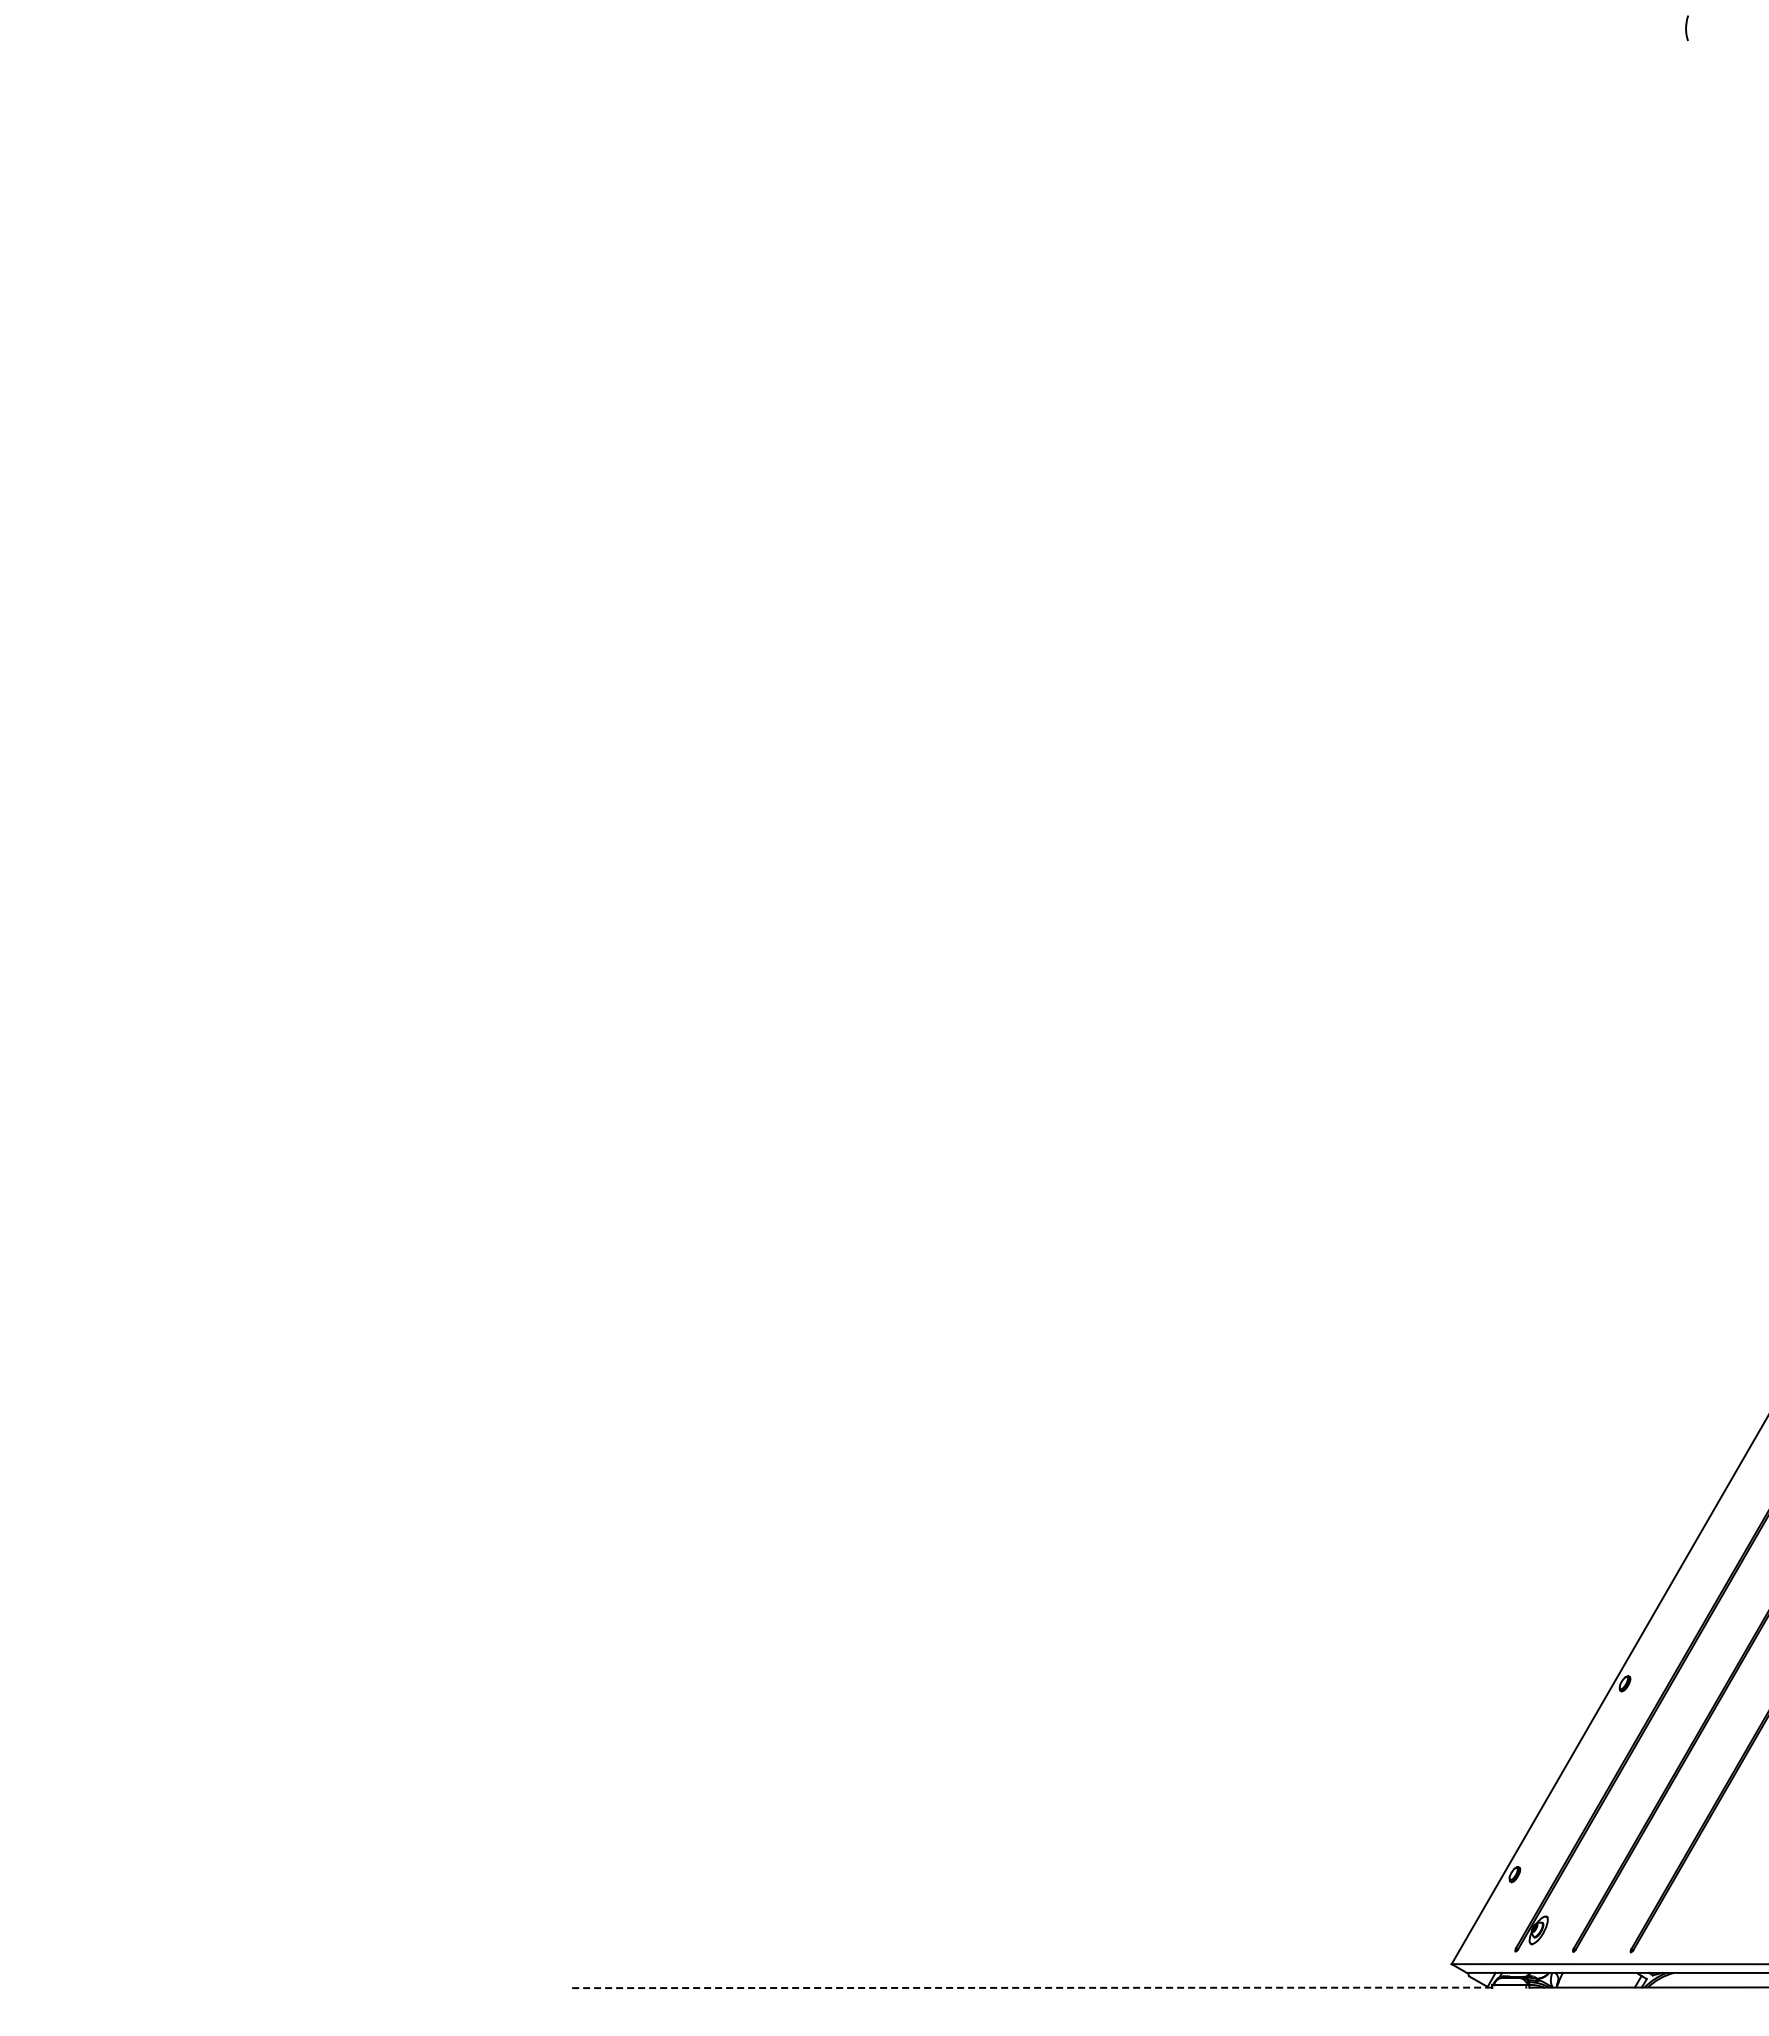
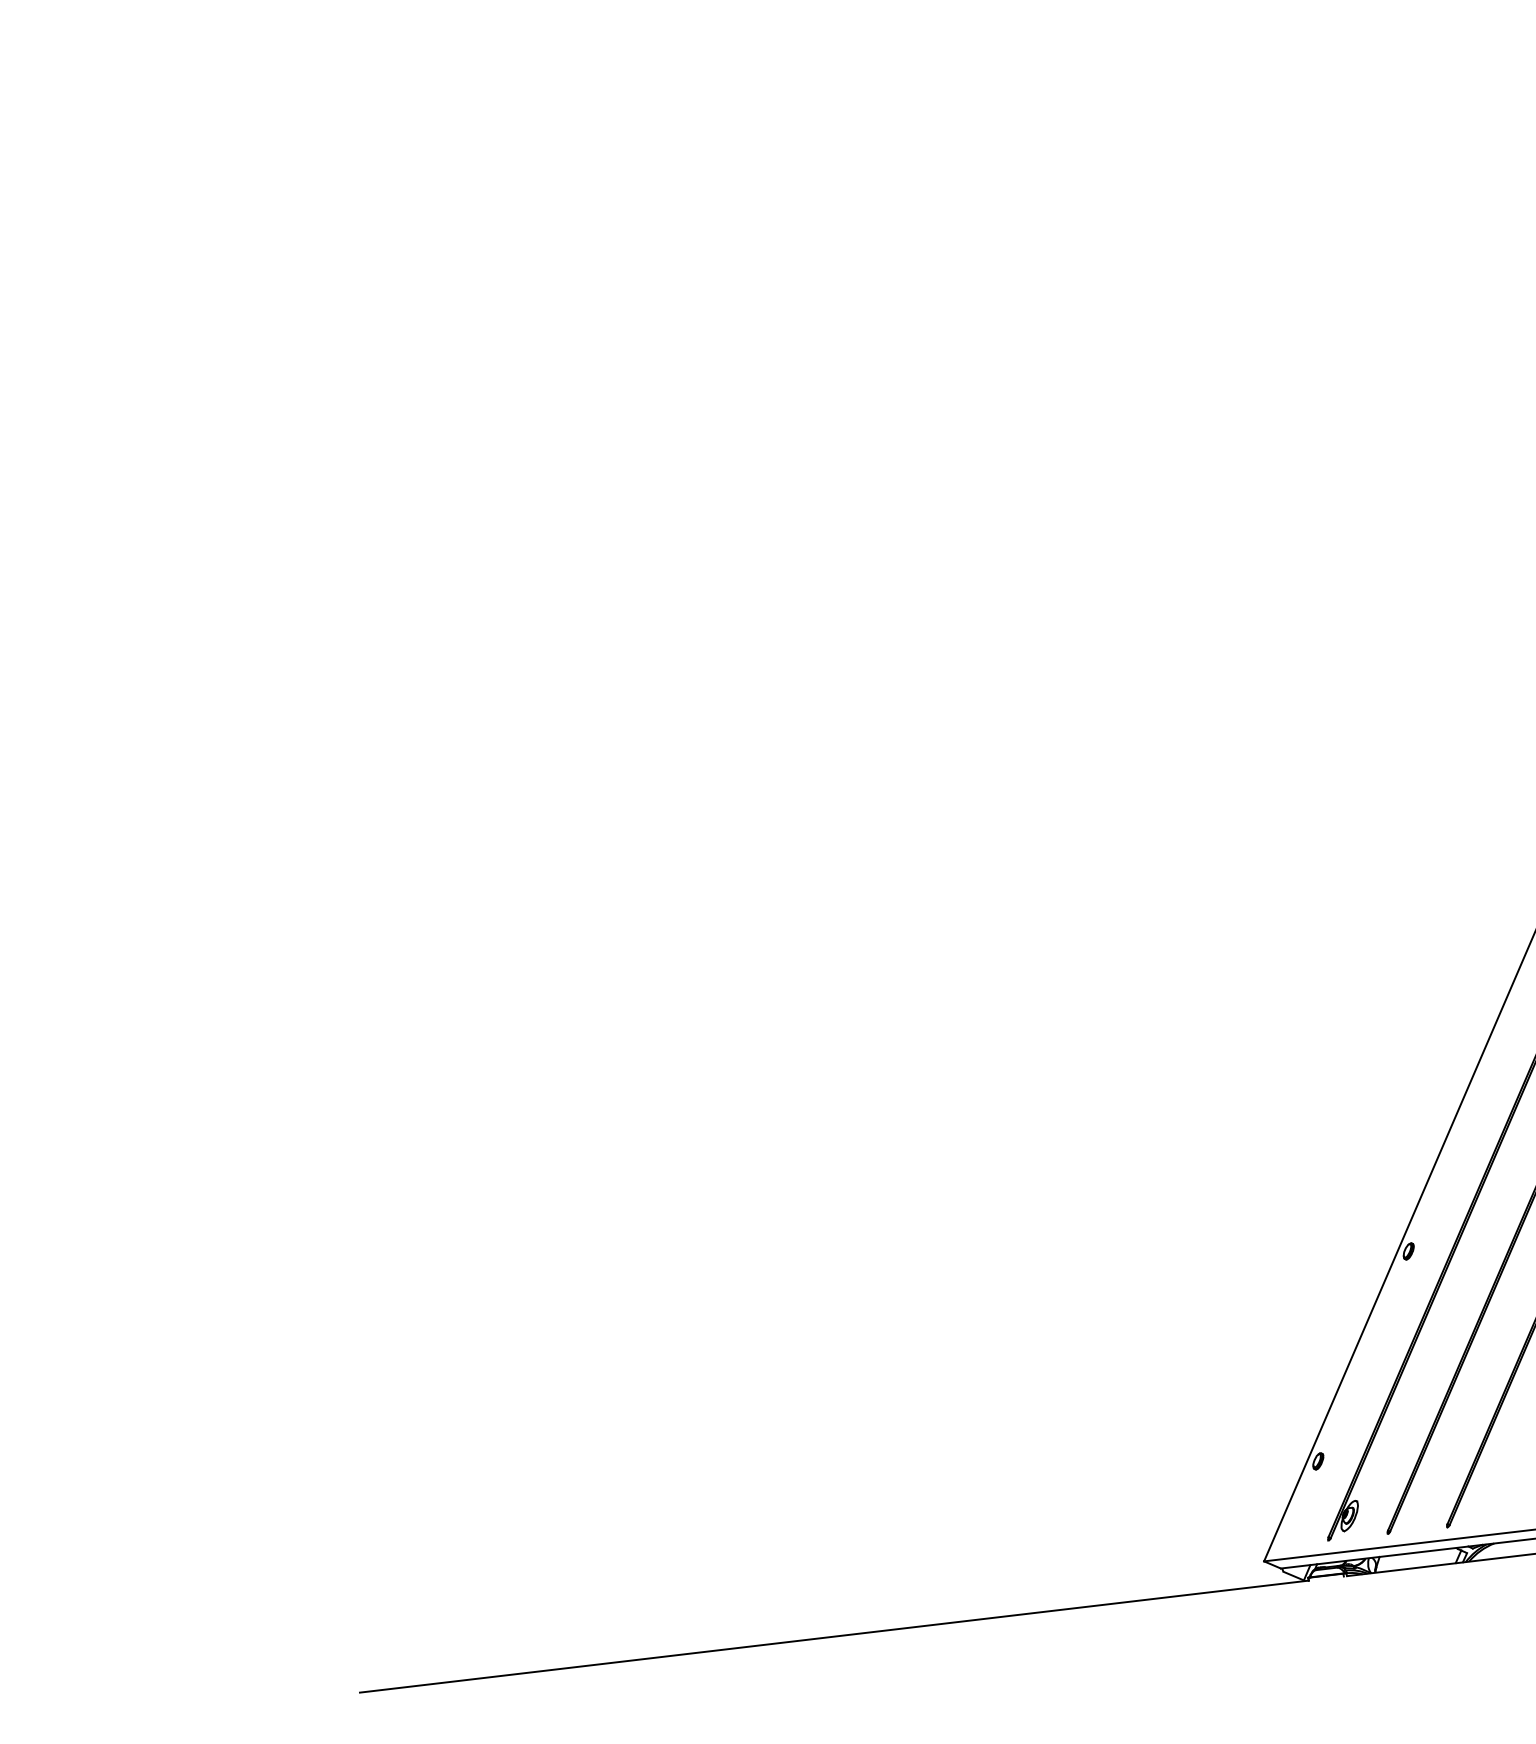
line: (1031, 1987) -> (833, 1636), dashed -> solid

